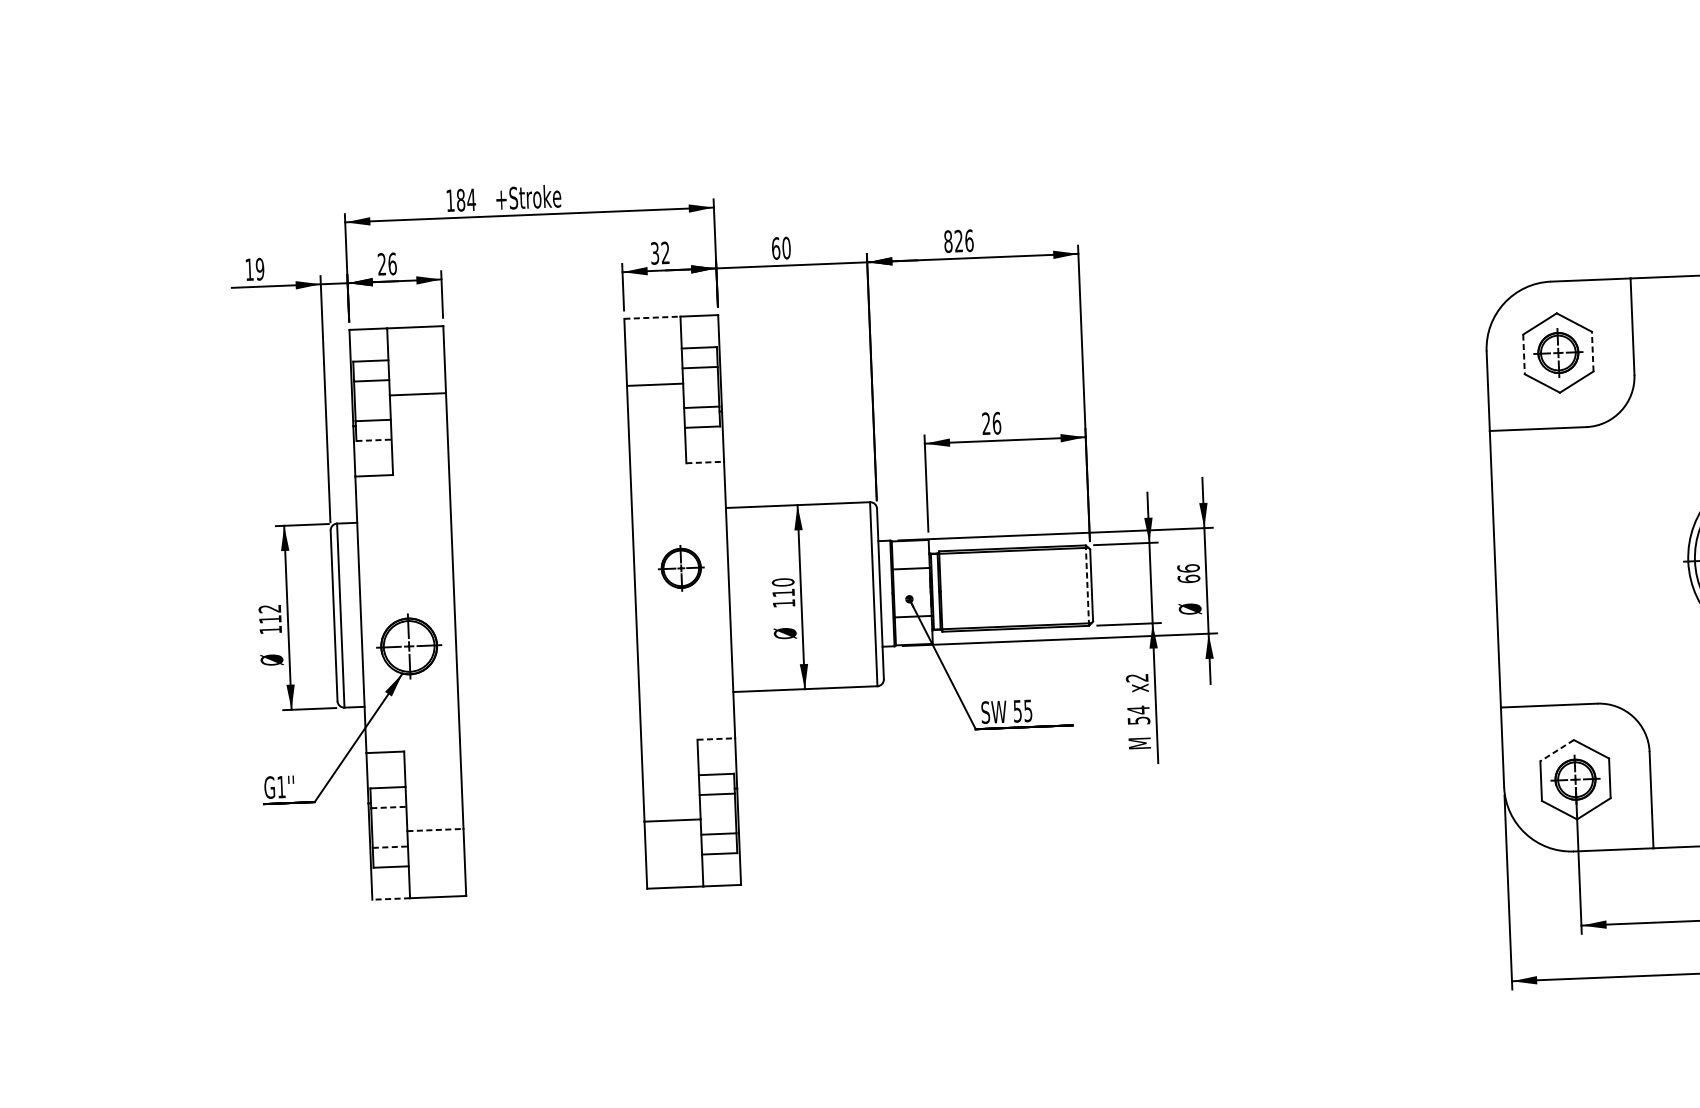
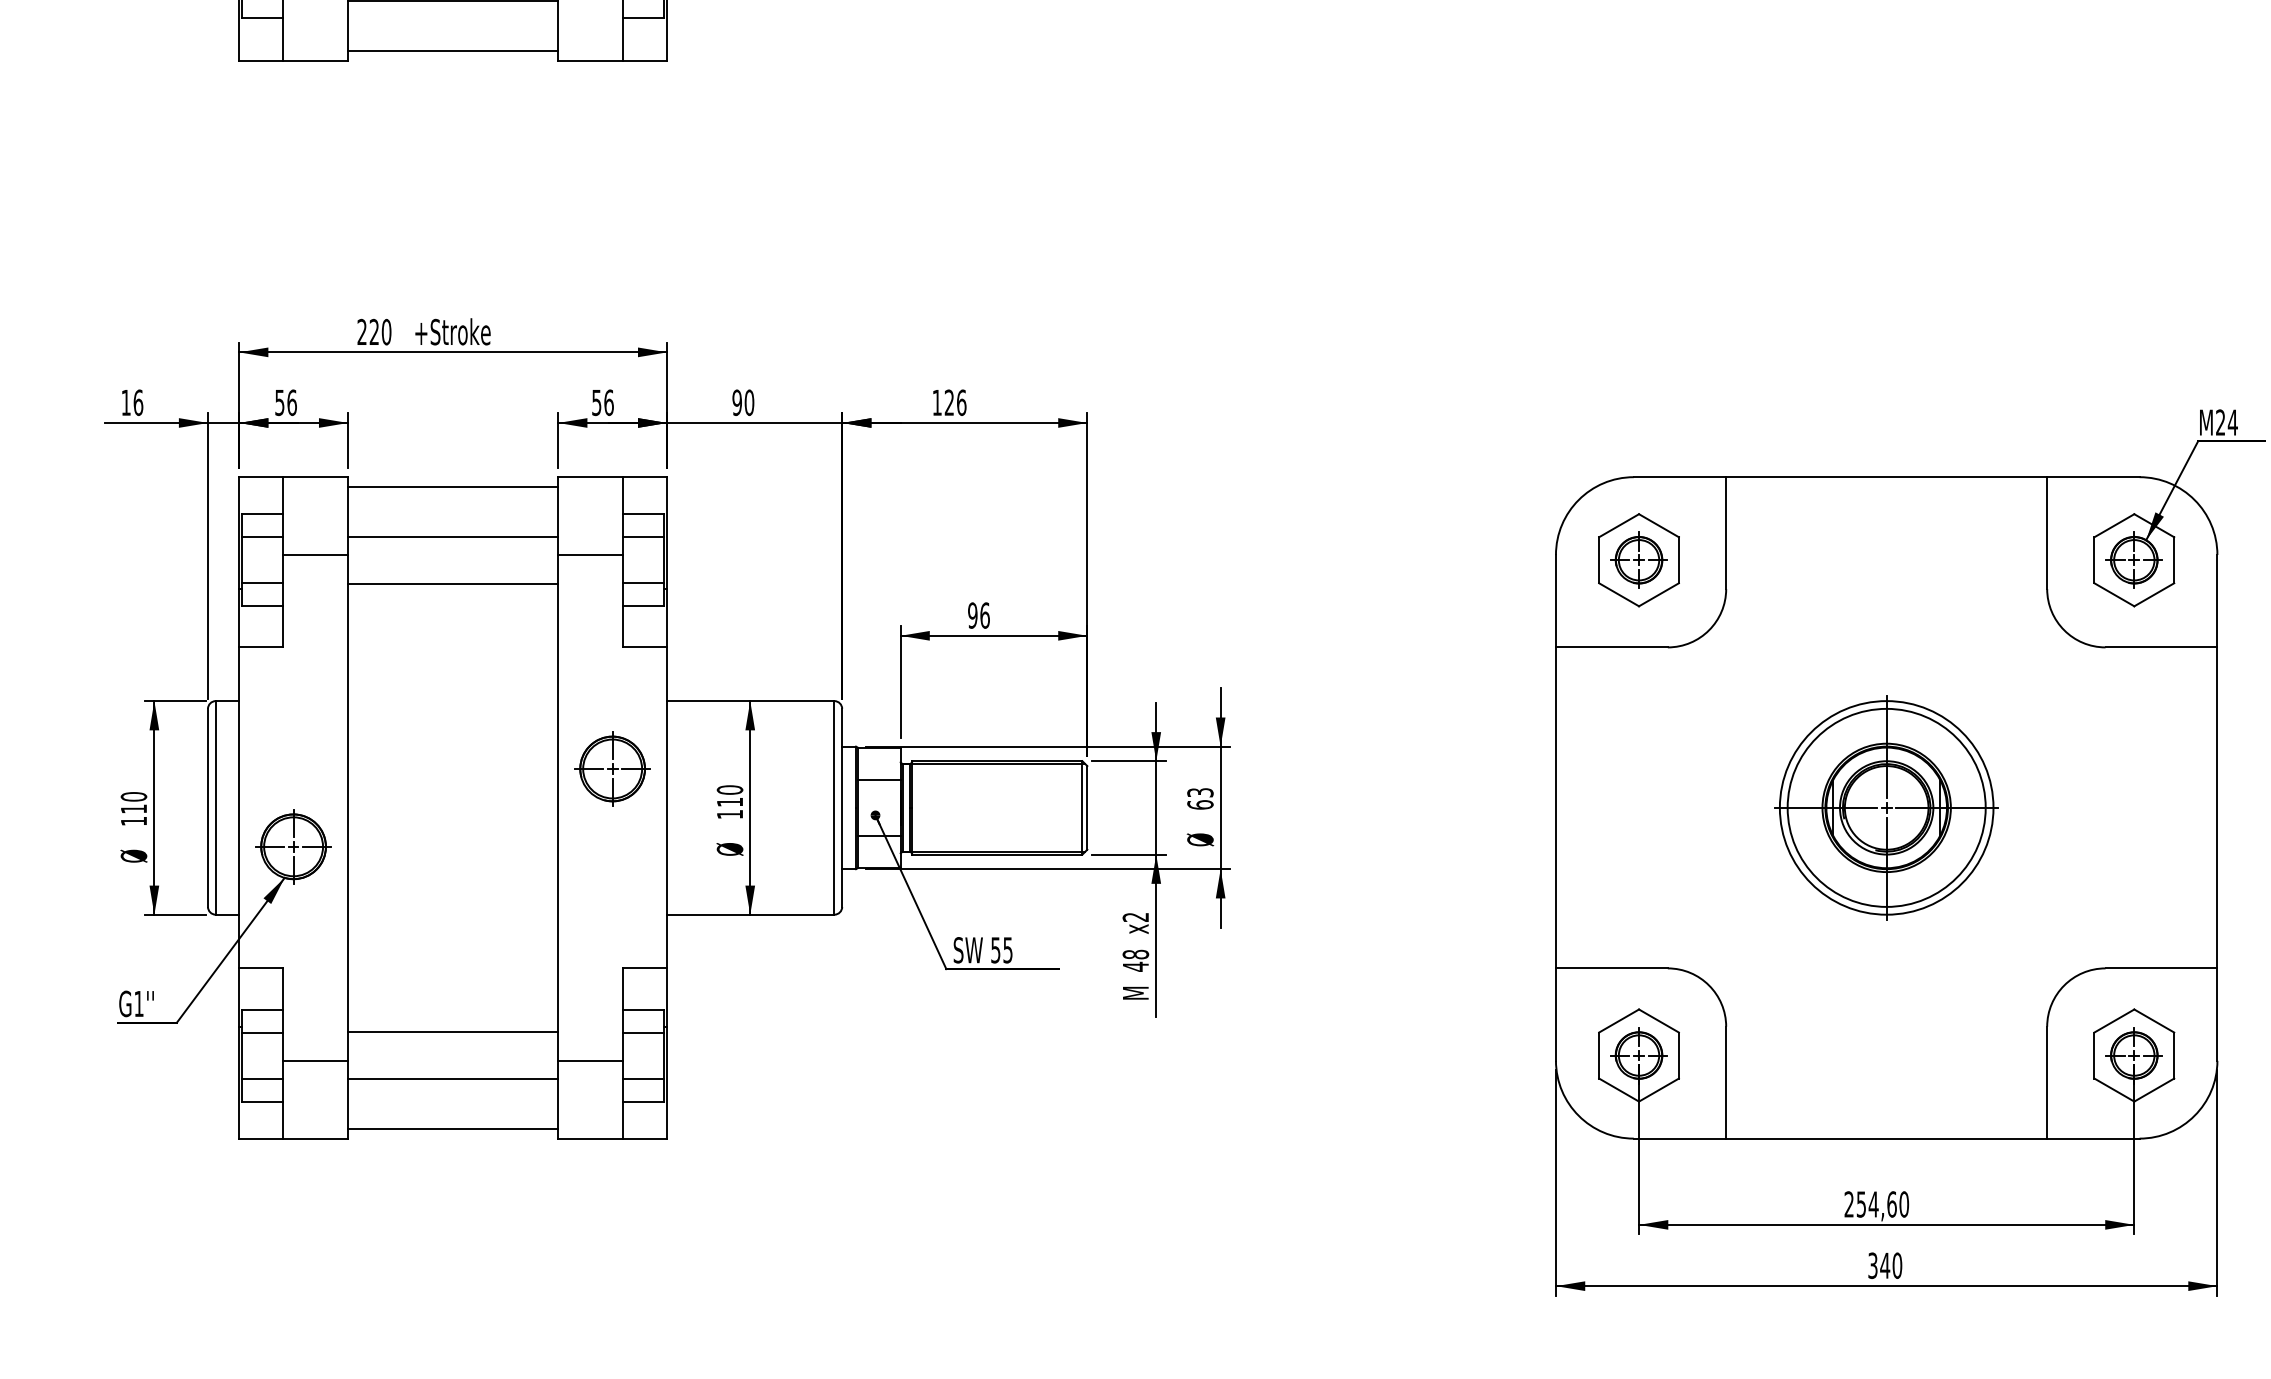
text: (461, 199) -> (374, 331), 184 -> 220
text: (947, 241) -> (936, 402), 826 -> 126
text: (776, 248) -> (737, 402), 60 -> 90
text: (659, 252) -> (602, 402), 32 -> 56
text: (381, 264) -> (279, 402), 26 -> 56
text: (260, 269) -> (138, 402), 19 -> 16
line: (652, 318) -> (590, 477), dashed -> solid
line: (534, 330) -> (453, 486), added
line: (1592, 351) -> (1678, 559), dashed -> solid
line: (1524, 354) -> (1599, 560), dashed -> solid
line: (536, 373) -> (453, 536), added
line: (537, 414) -> (453, 583), added
text: (986, 423) -> (972, 615), 26 -> 96
line: (374, 440) -> (262, 606), dashed -> solid
line: (705, 462) -> (645, 647), dashed -> solid
part: (681, 567) -> (612, 768), size x1.43
text: (1188, 568) -> (1200, 792), 66 -> 63
line: (1087, 585) -> (1082, 807), dashed -> solid
text: (269, 608) -> (133, 796), 112 -> 110
text: (1138, 715) -> (1135, 960), 54 -> 48
line: (716, 739) -> (645, 968), dashed -> solid
line: (1556, 751) -> (1618, 1021), dashed -> solid
line: (553, 800) -> (453, 1032), added
line: (388, 807) -> (262, 1032), dashed -> solid
line: (435, 829) -> (315, 1060), dashed -> solid
line: (554, 840) -> (453, 1078), added
line: (390, 847) -> (262, 1078), dashed -> solid
line: (556, 883) -> (453, 1128), added
line: (391, 898) -> (261, 1138), dashed -> solid

